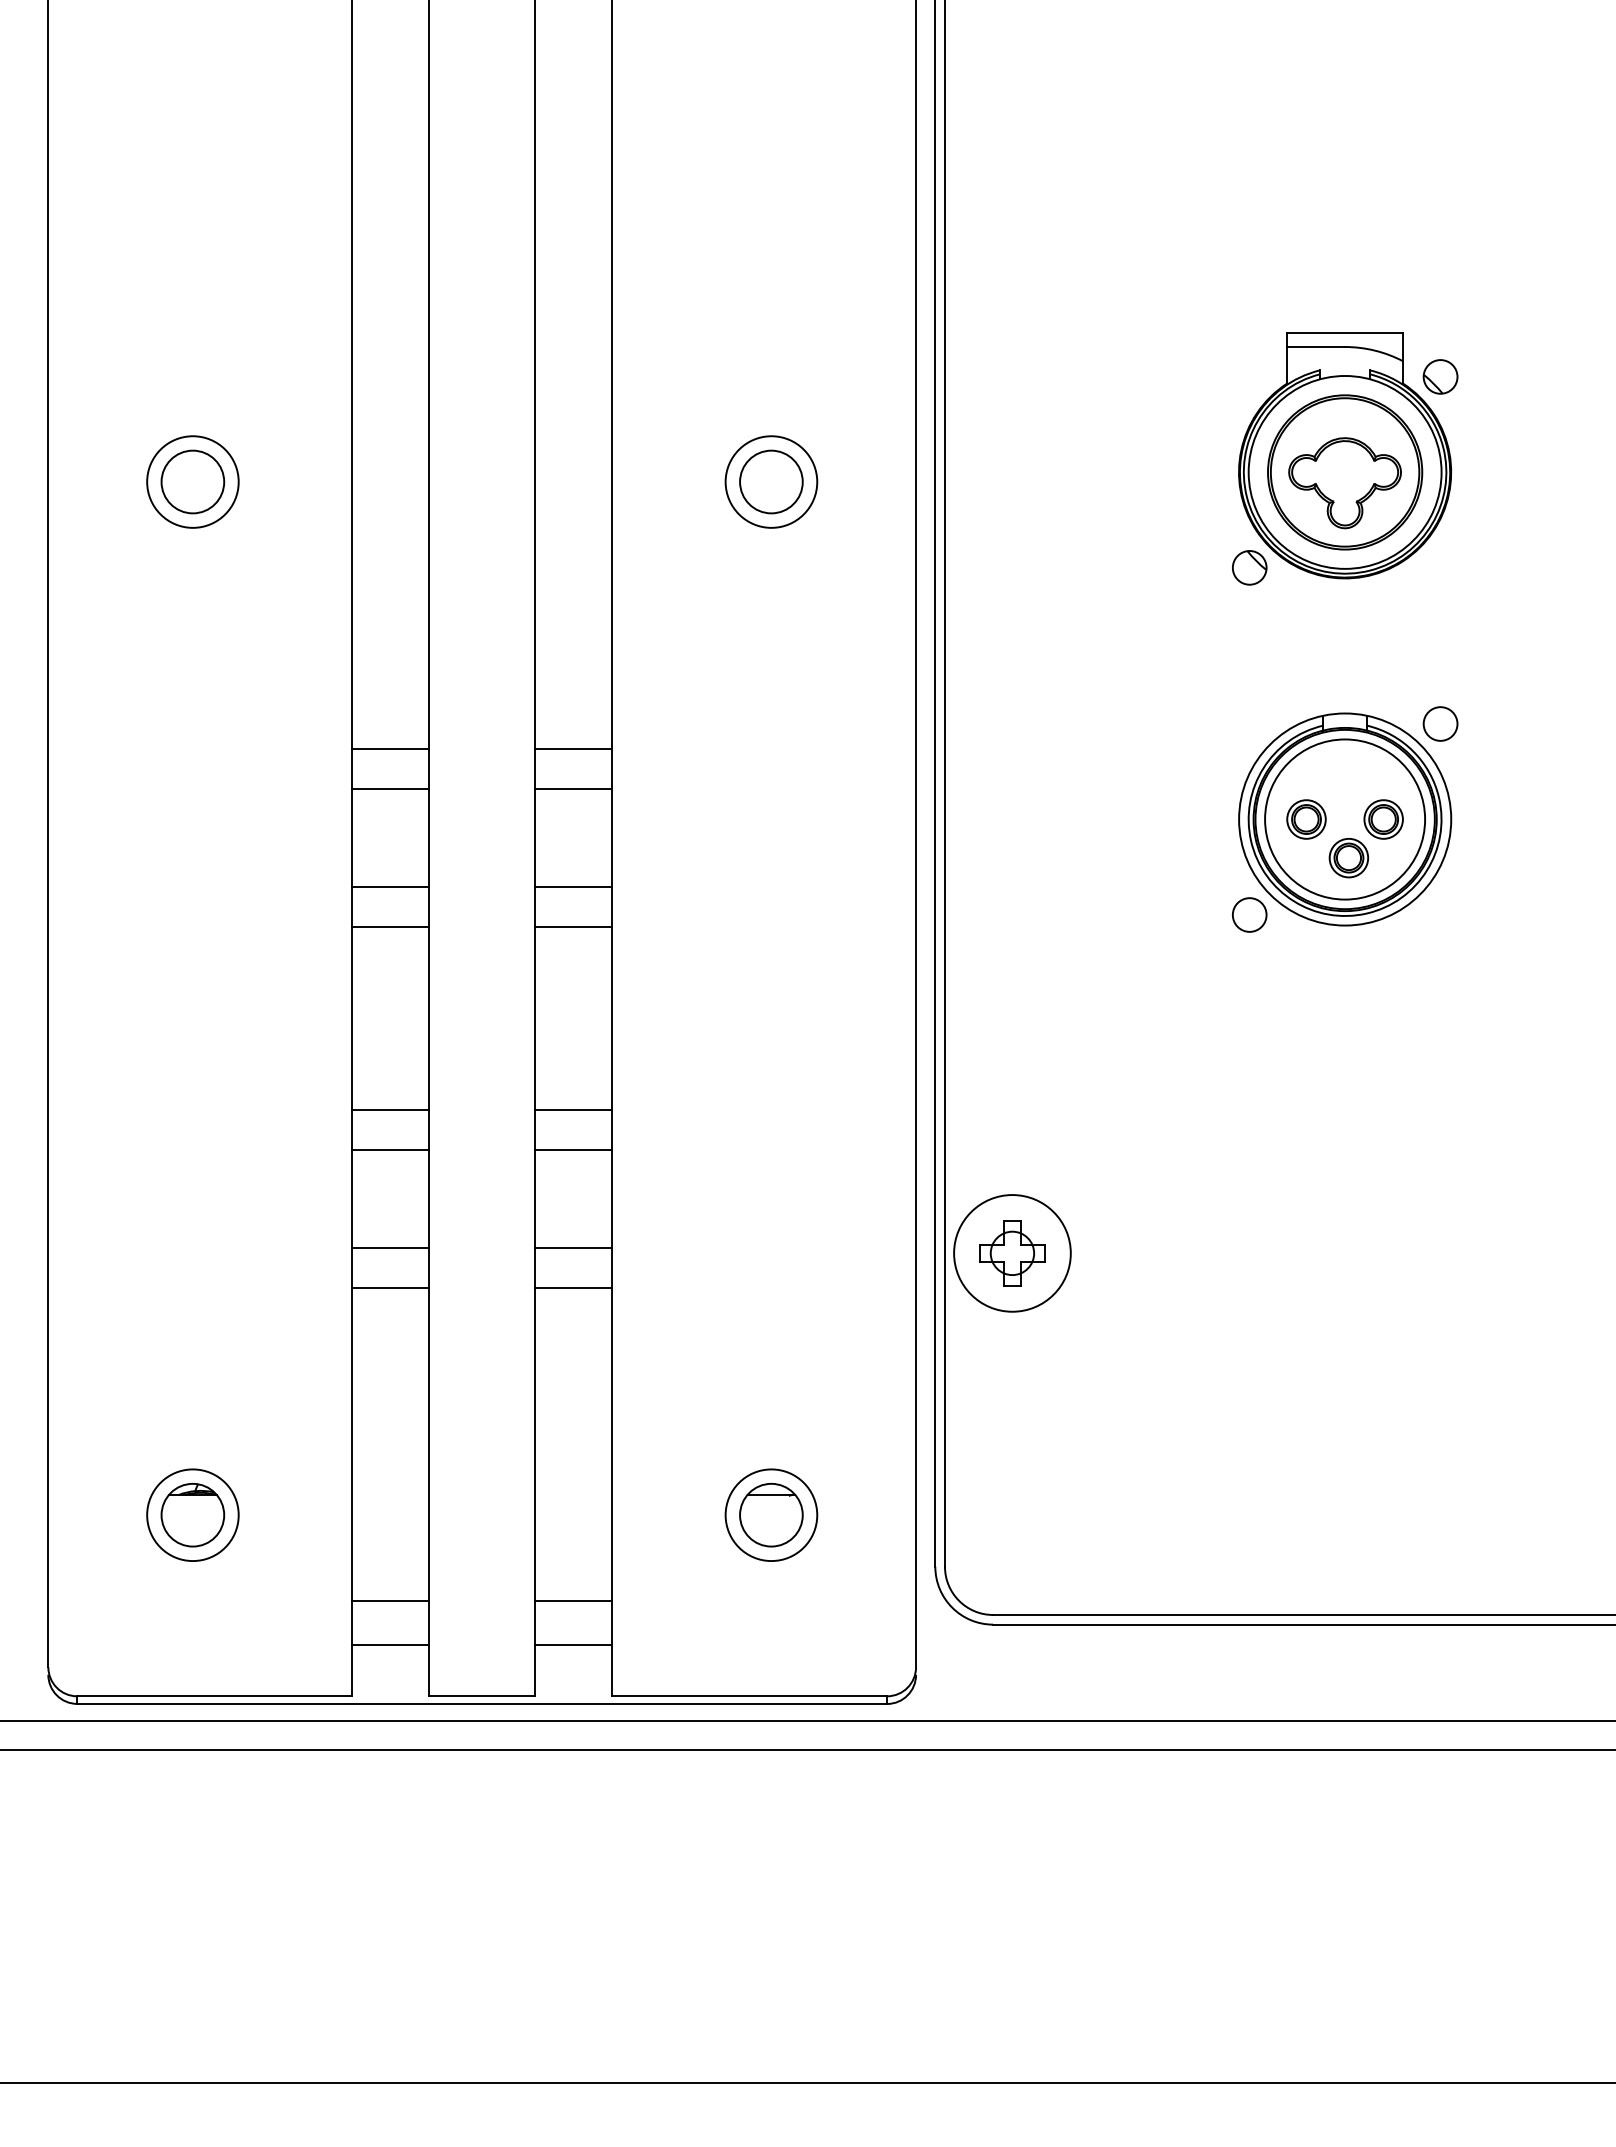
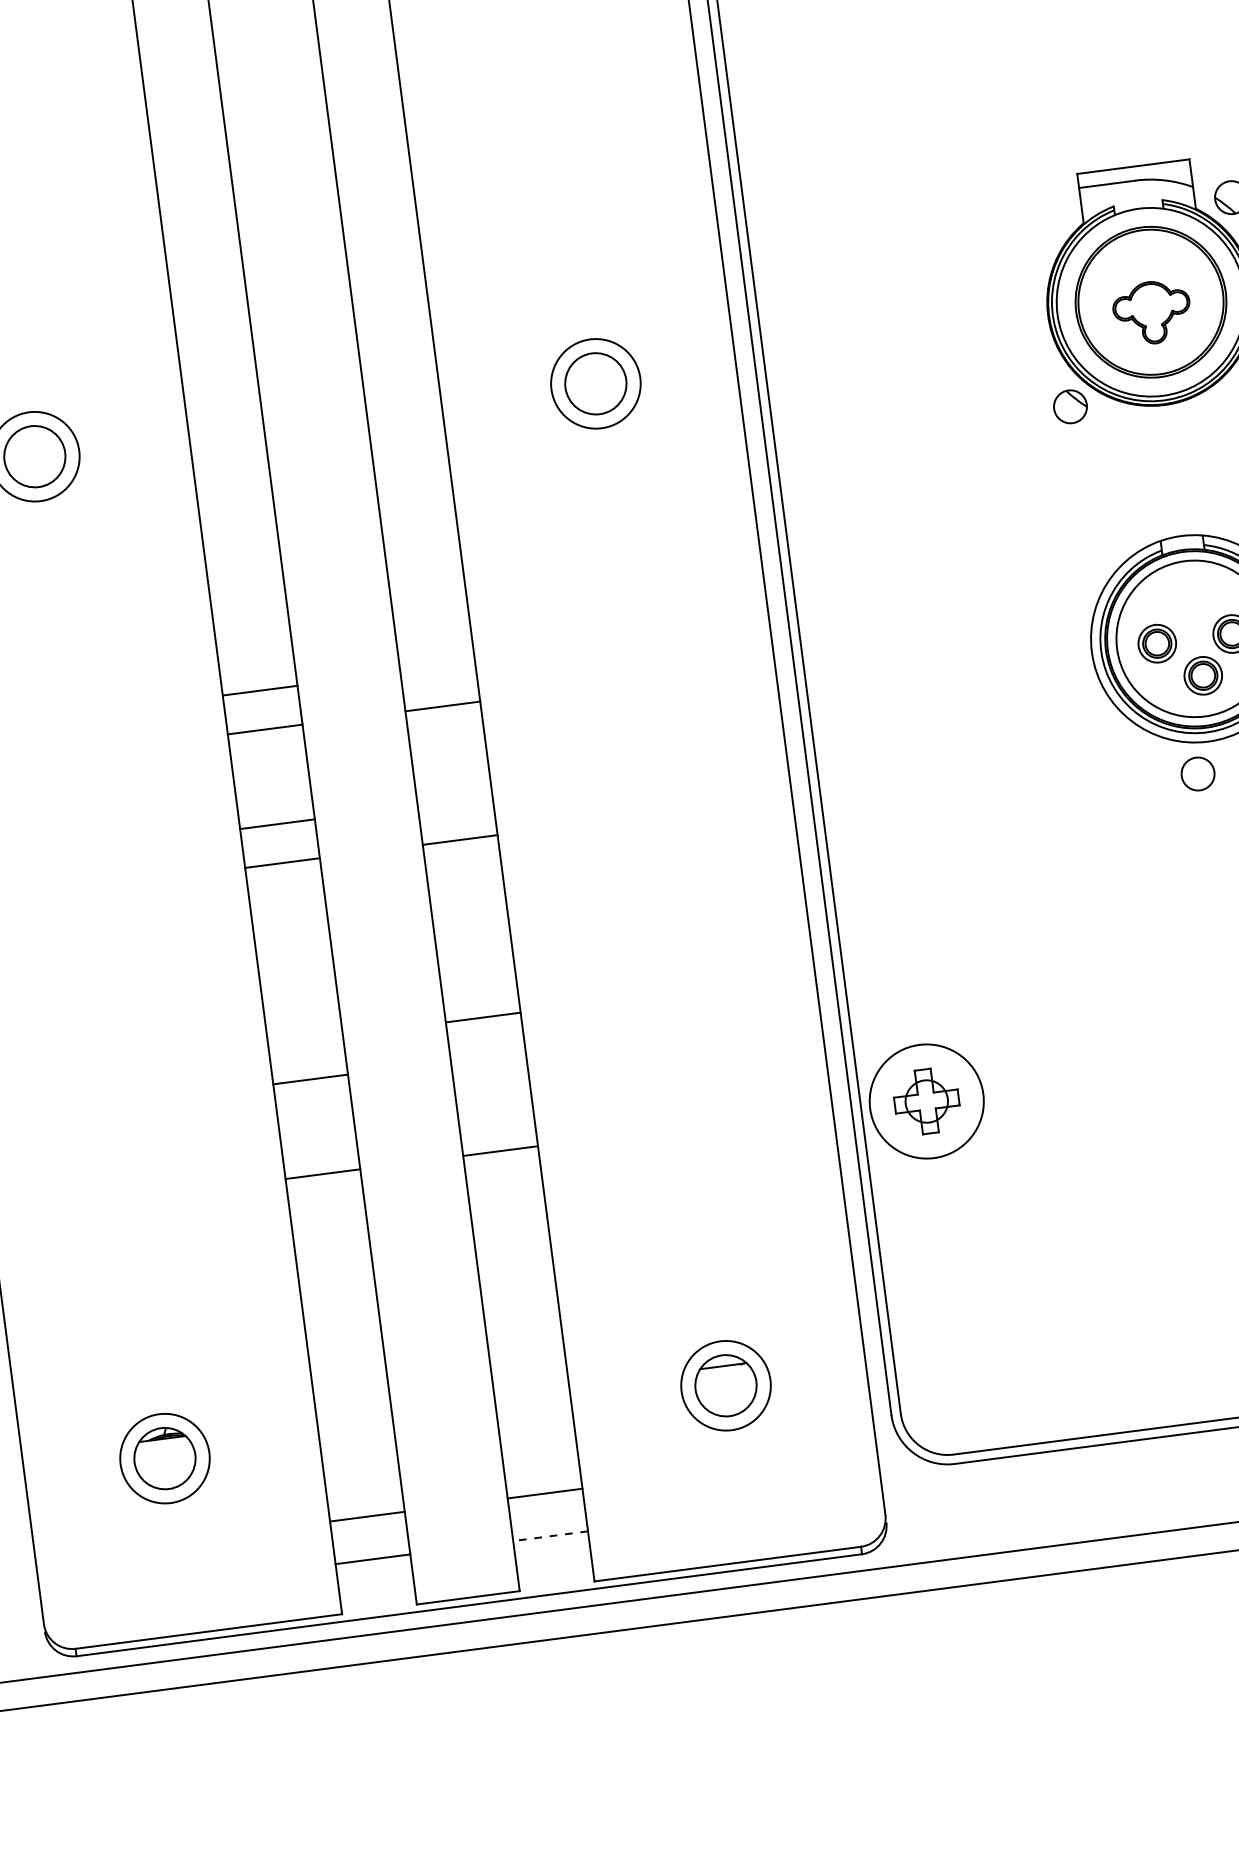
part: (1344, 483) -> (1151, 313), size x0.7
line: (573, 748) -> (437, 667), removed
line: (573, 886) -> (454, 800), removed
part: (1249, 914) -> (1197, 773), moved
line: (390, 1109) -> (305, 1040), removed
line: (573, 1149) -> (488, 1056), removed
line: (390, 1287) -> (327, 1212), removed
line: (573, 1287) -> (505, 1189), removed
line: (573, 1644) -> (550, 1536), solid -> dashed

